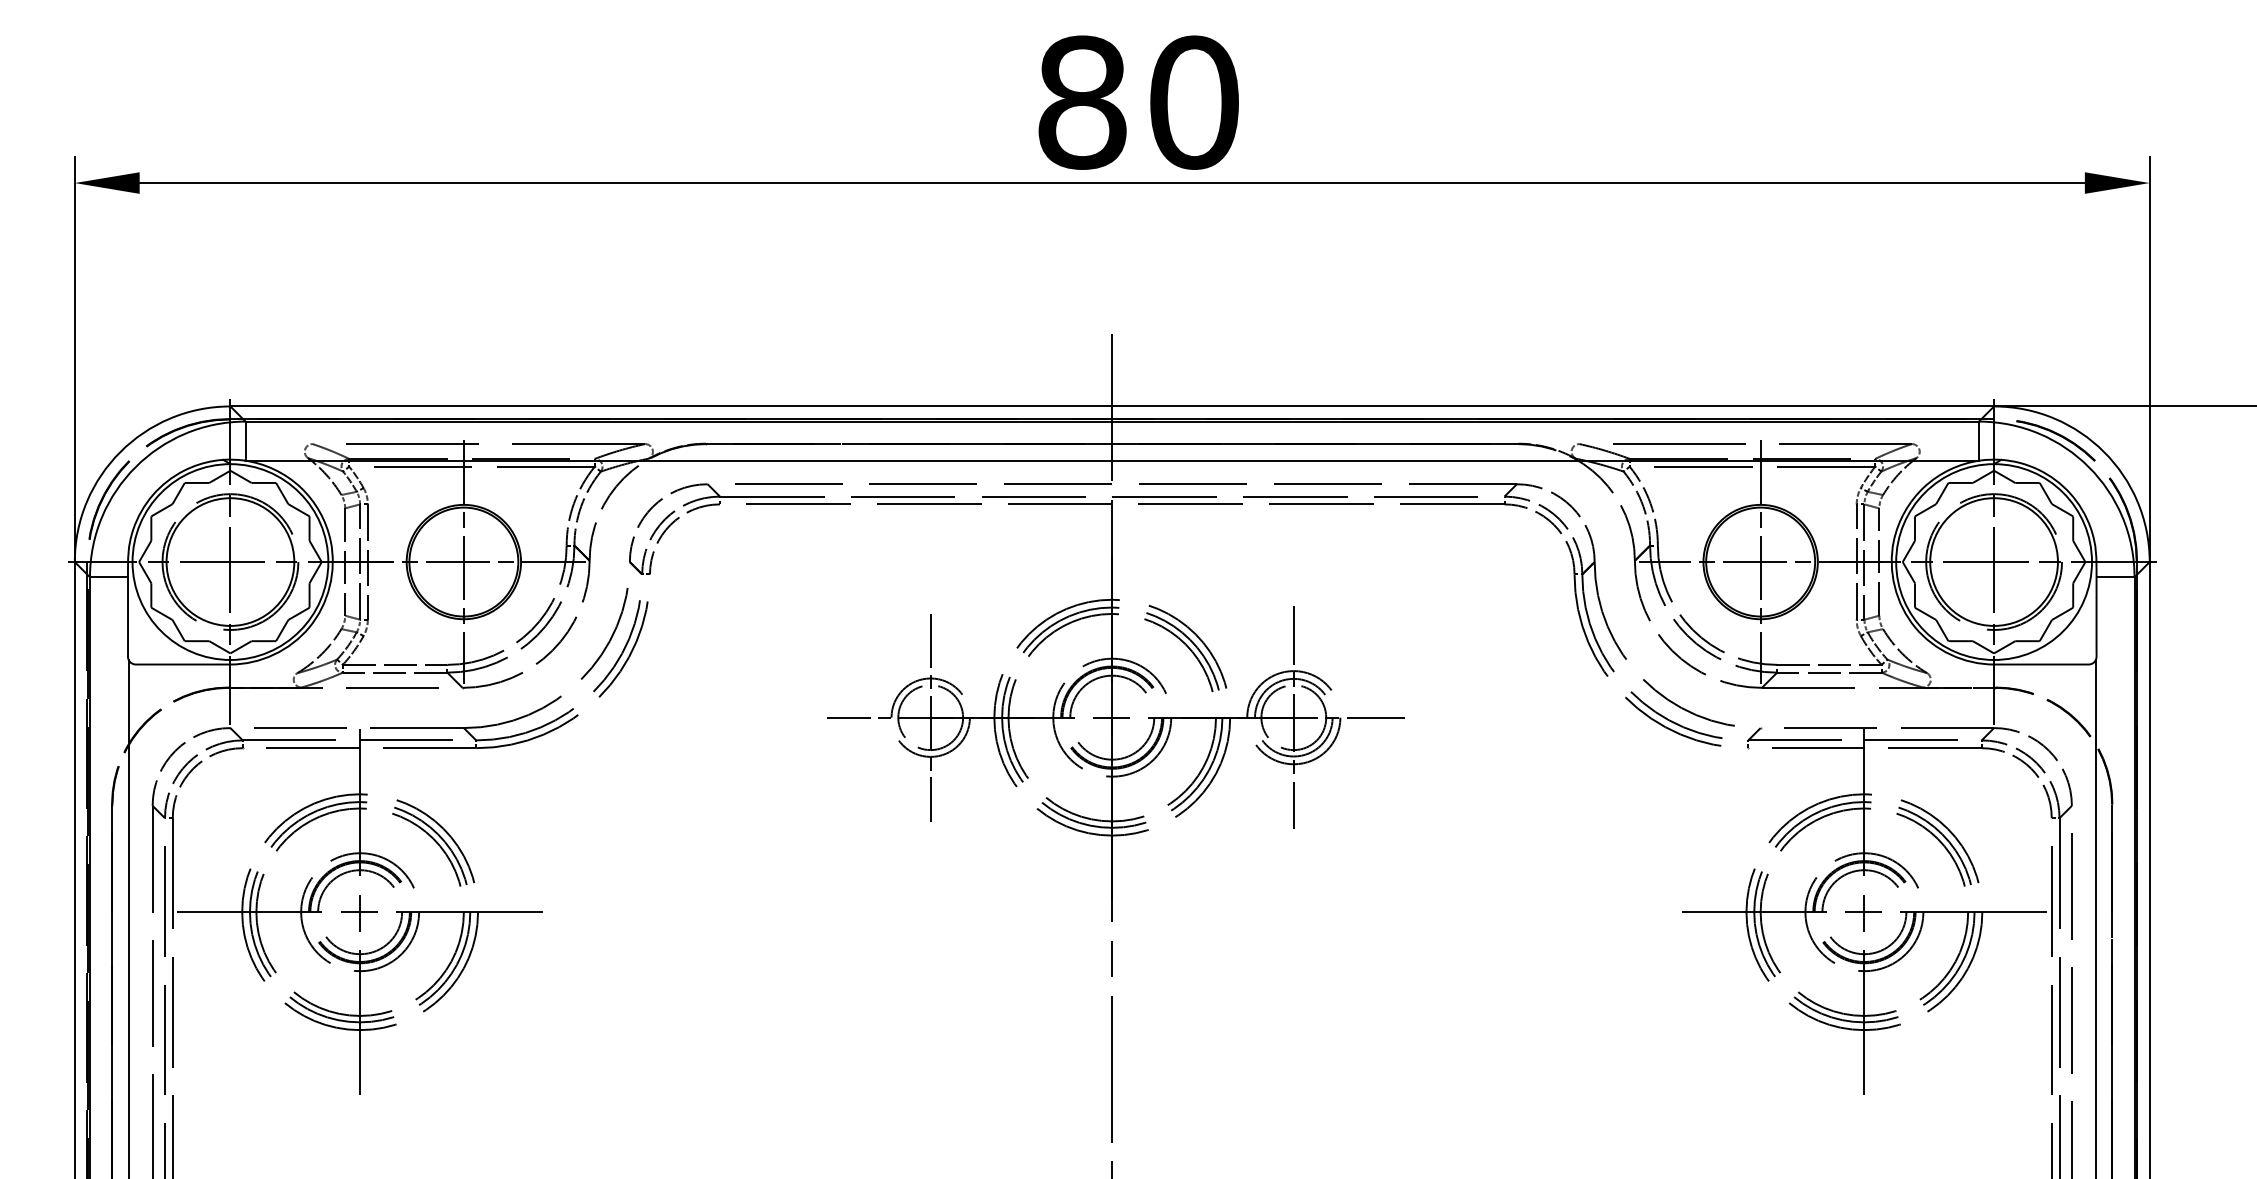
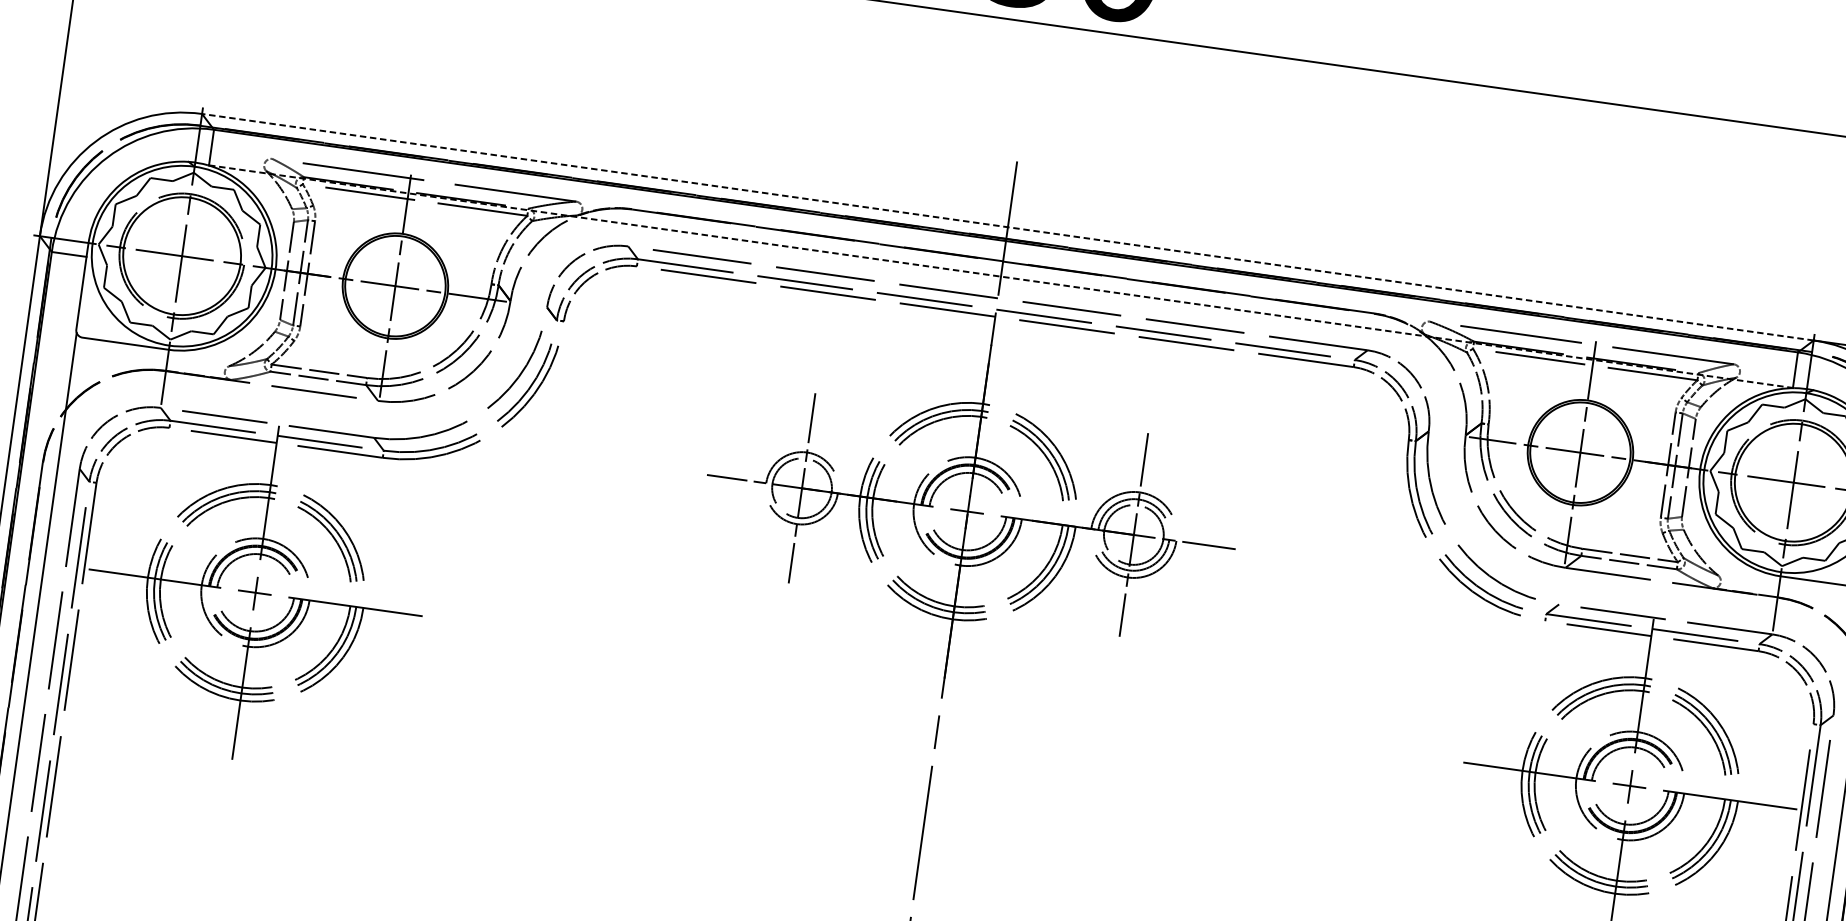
line: (1112, 406) -> (1008, 227), solid -> dashed
line: (1112, 460) -> (1001, 276), solid -> dashed

